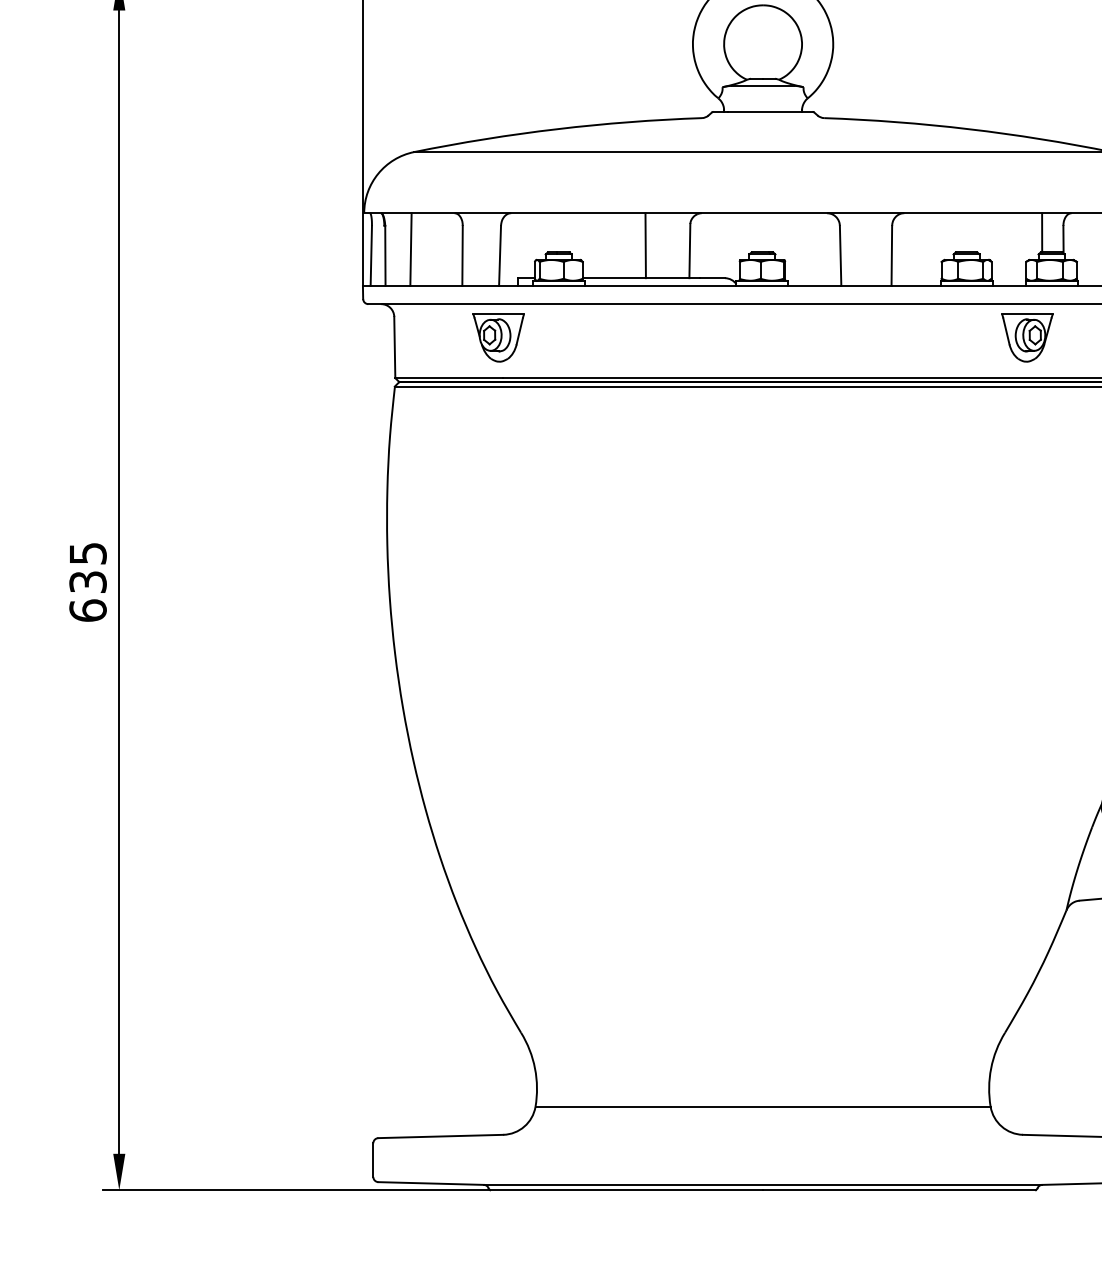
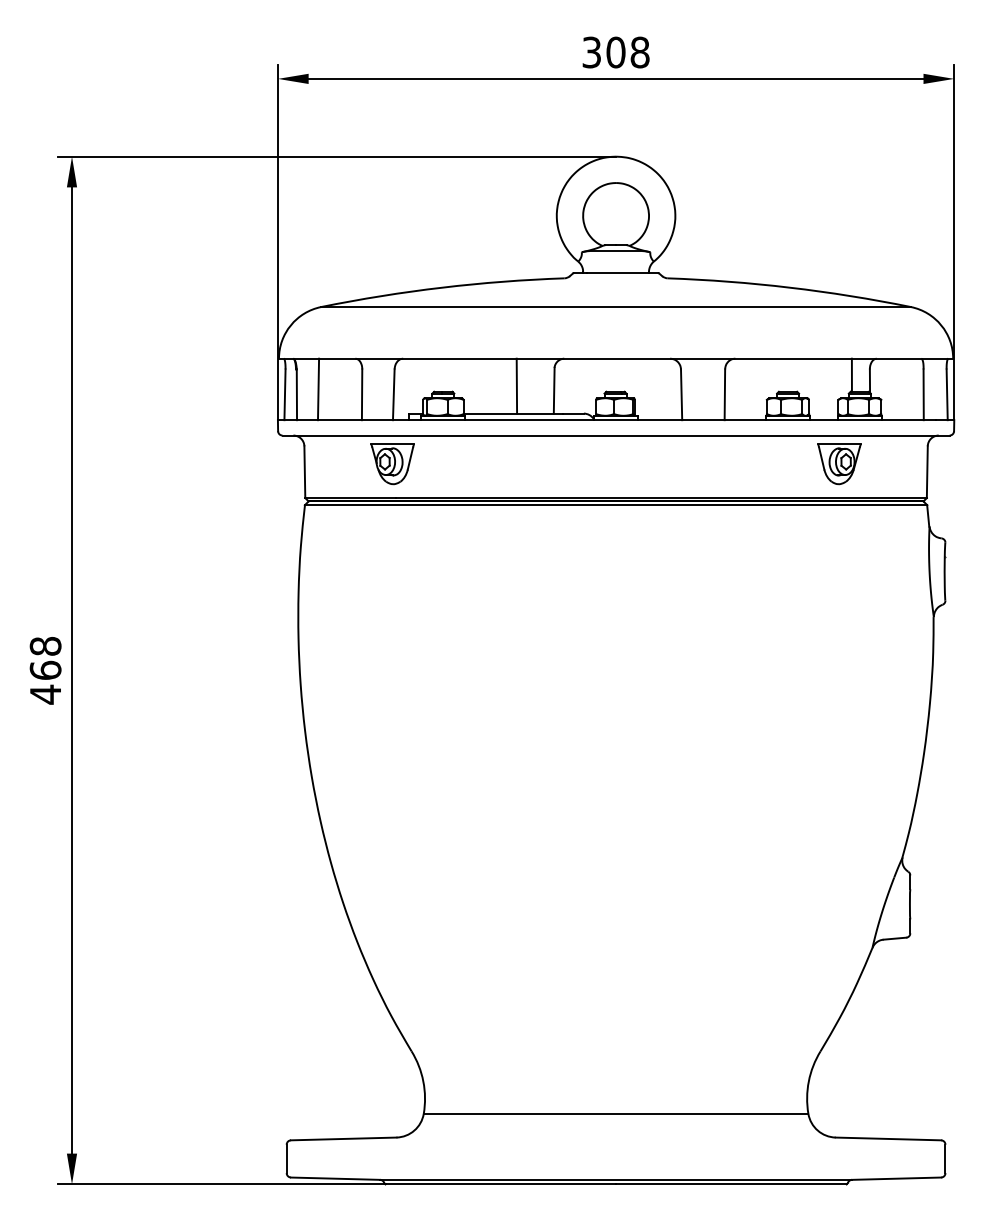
text: (87, 582) -> (45, 670), 635 -> 468

